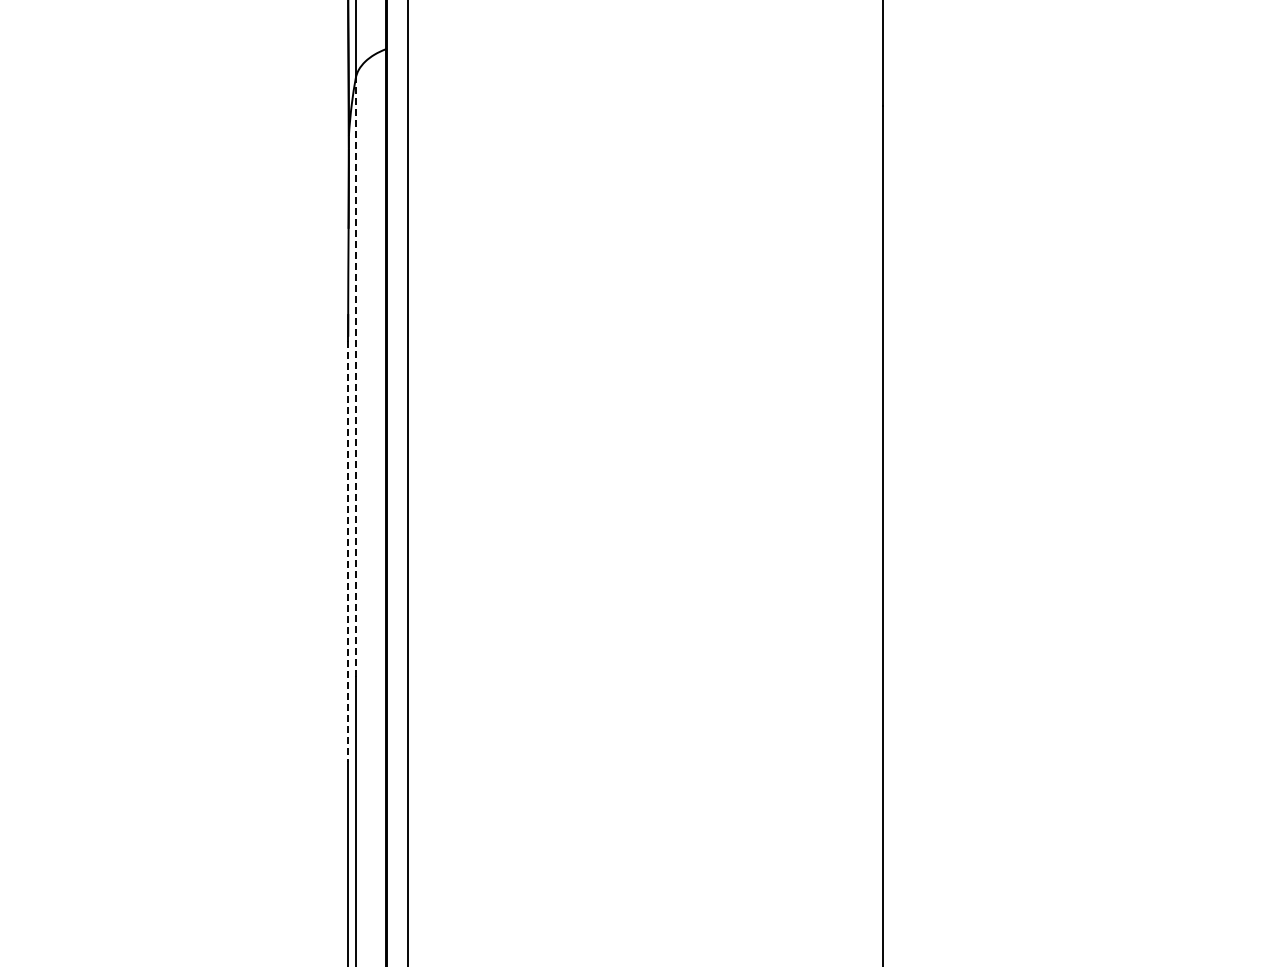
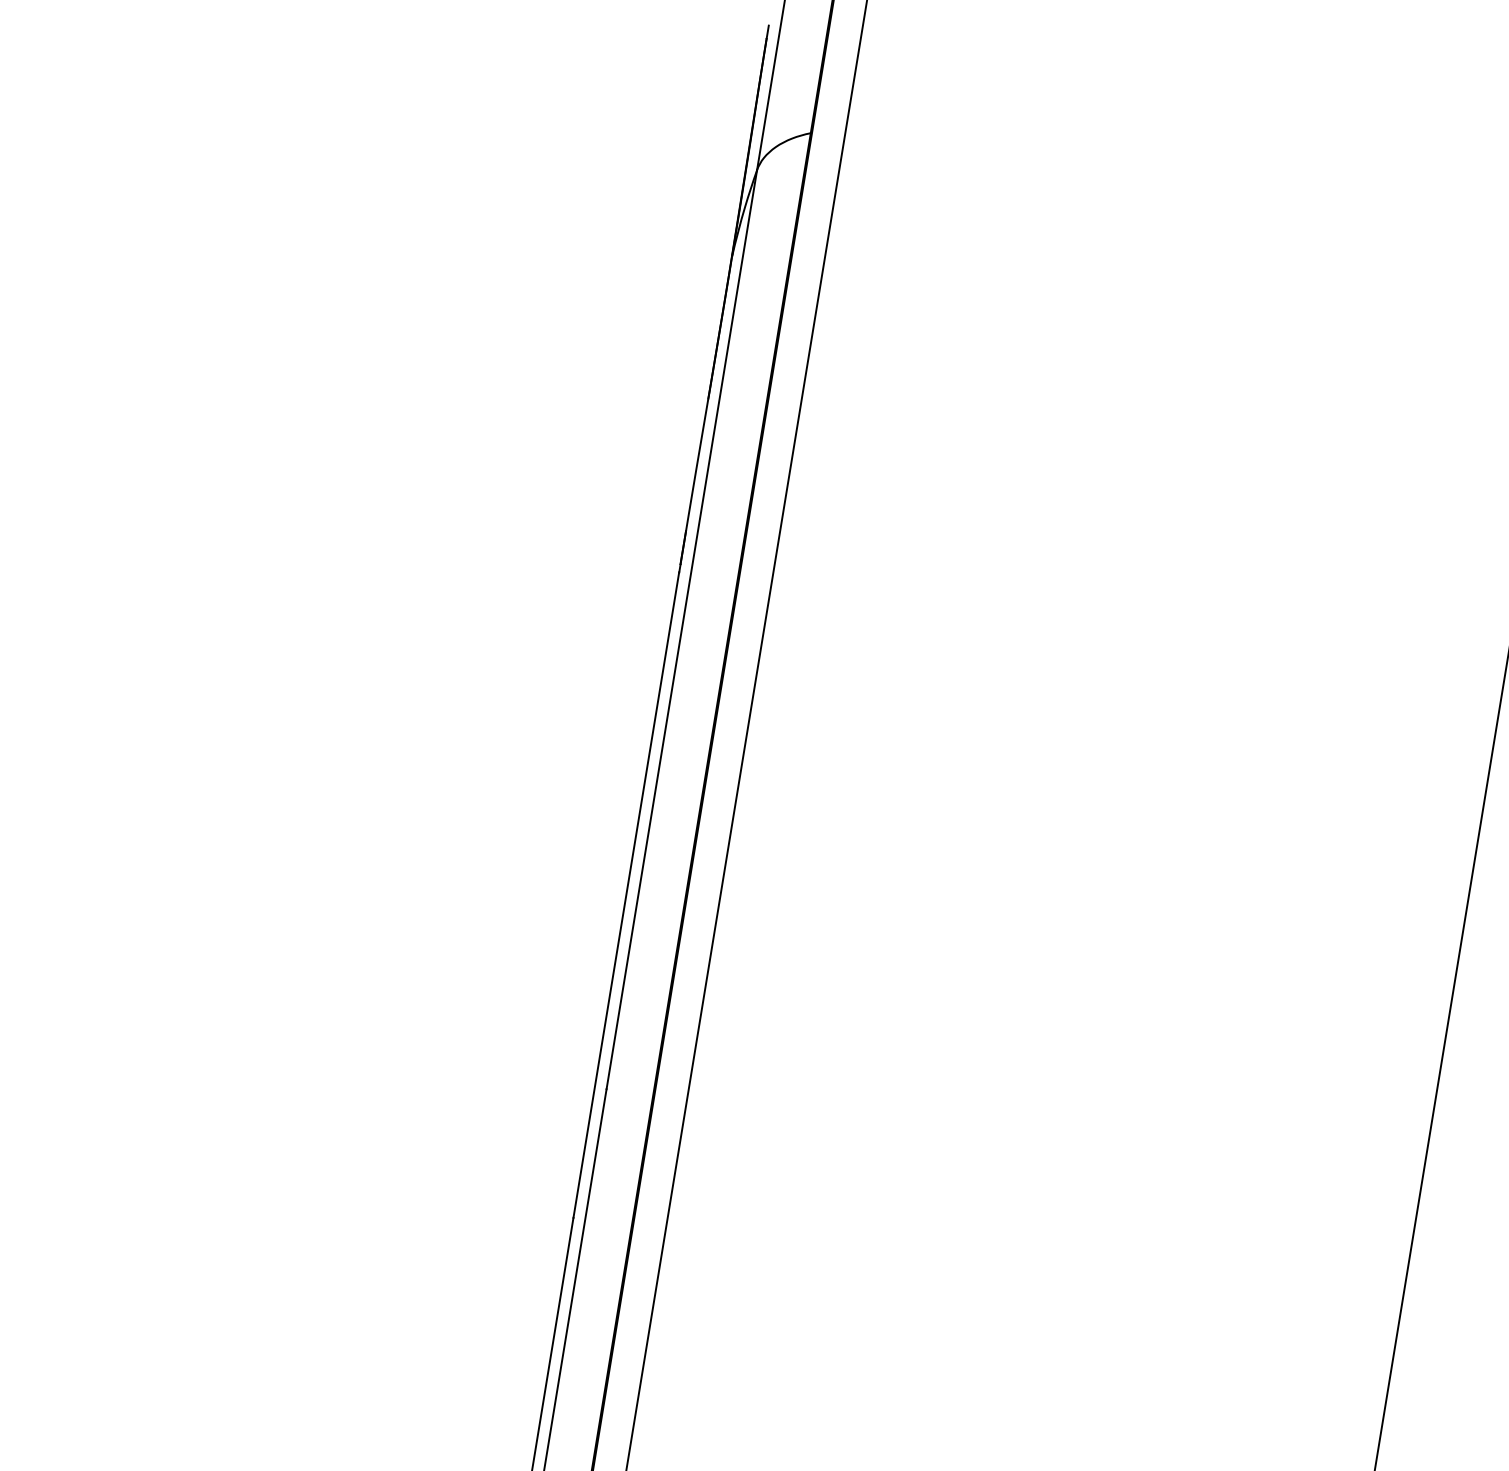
line: (355, 377) -> (681, 629), dashed -> solid
line: (348, 552) -> (626, 896), dashed -> solid

